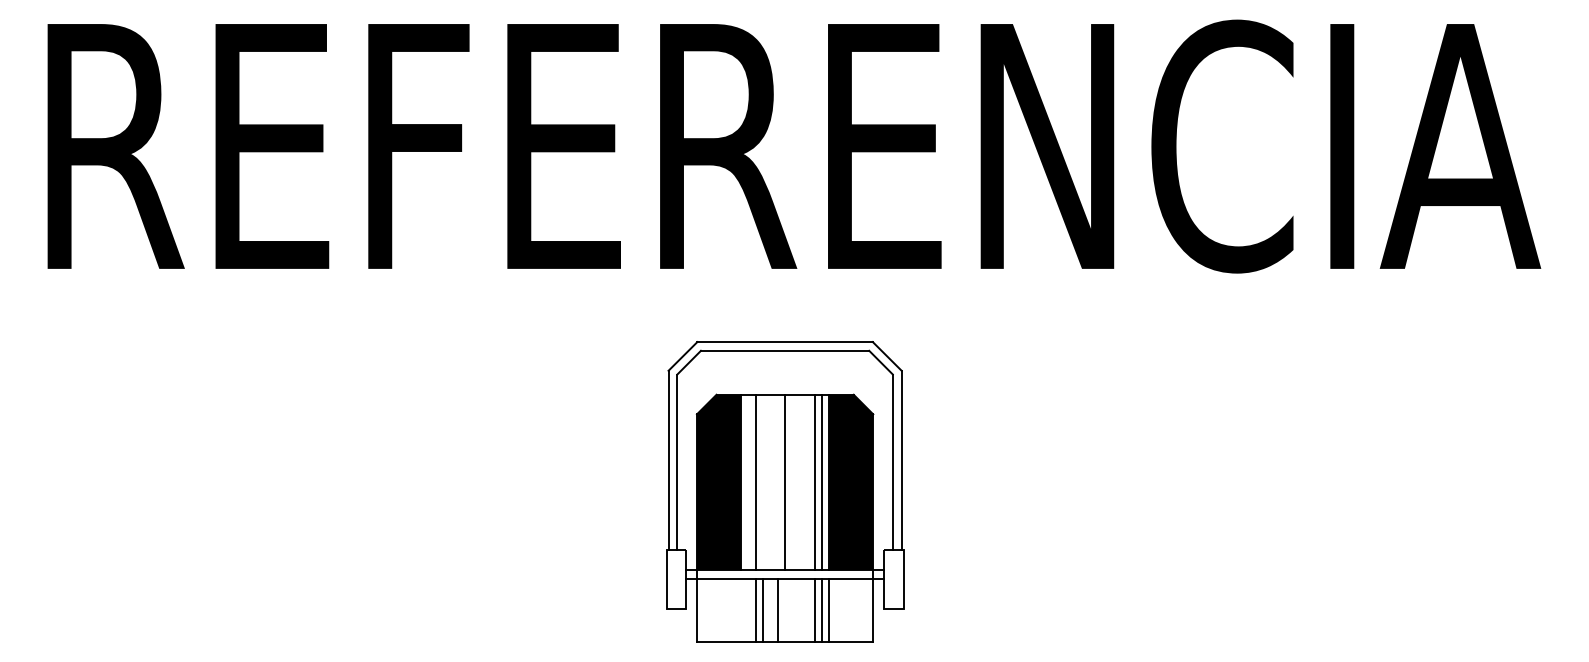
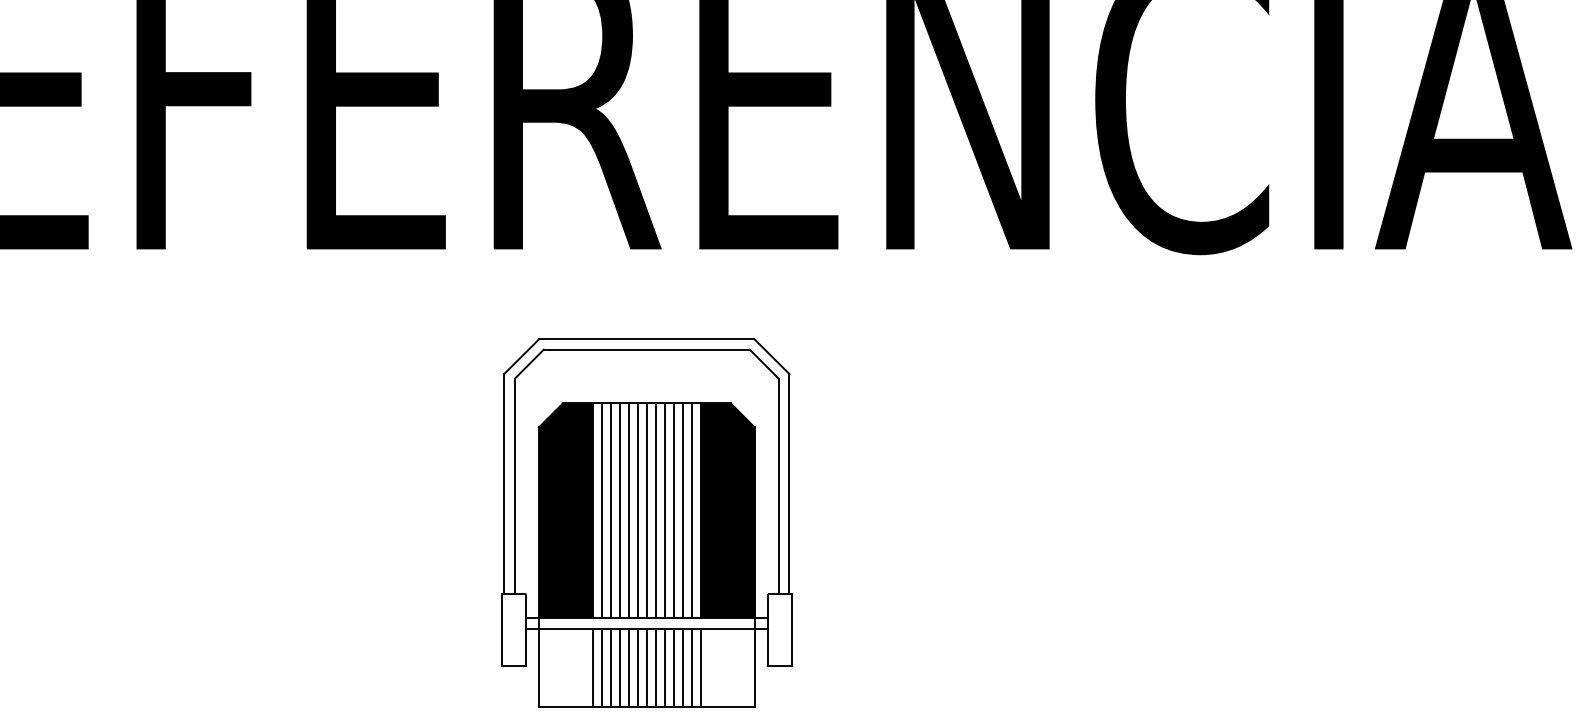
line: (748, 481) -> (601, 509), added
line: (762, 481) -> (619, 509), added
line: (770, 481) -> (628, 509), added
line: (777, 481) -> (637, 509), added
line: (792, 481) -> (655, 509), added
line: (799, 481) -> (664, 509), added
line: (807, 481) -> (674, 509), added
line: (740, 610) -> (592, 667), added
line: (748, 610) -> (601, 667), added
line: (770, 610) -> (628, 667), added
line: (785, 610) -> (647, 667), added
line: (792, 610) -> (655, 667), added
line: (799, 610) -> (664, 667), added
line: (807, 610) -> (674, 667), added

